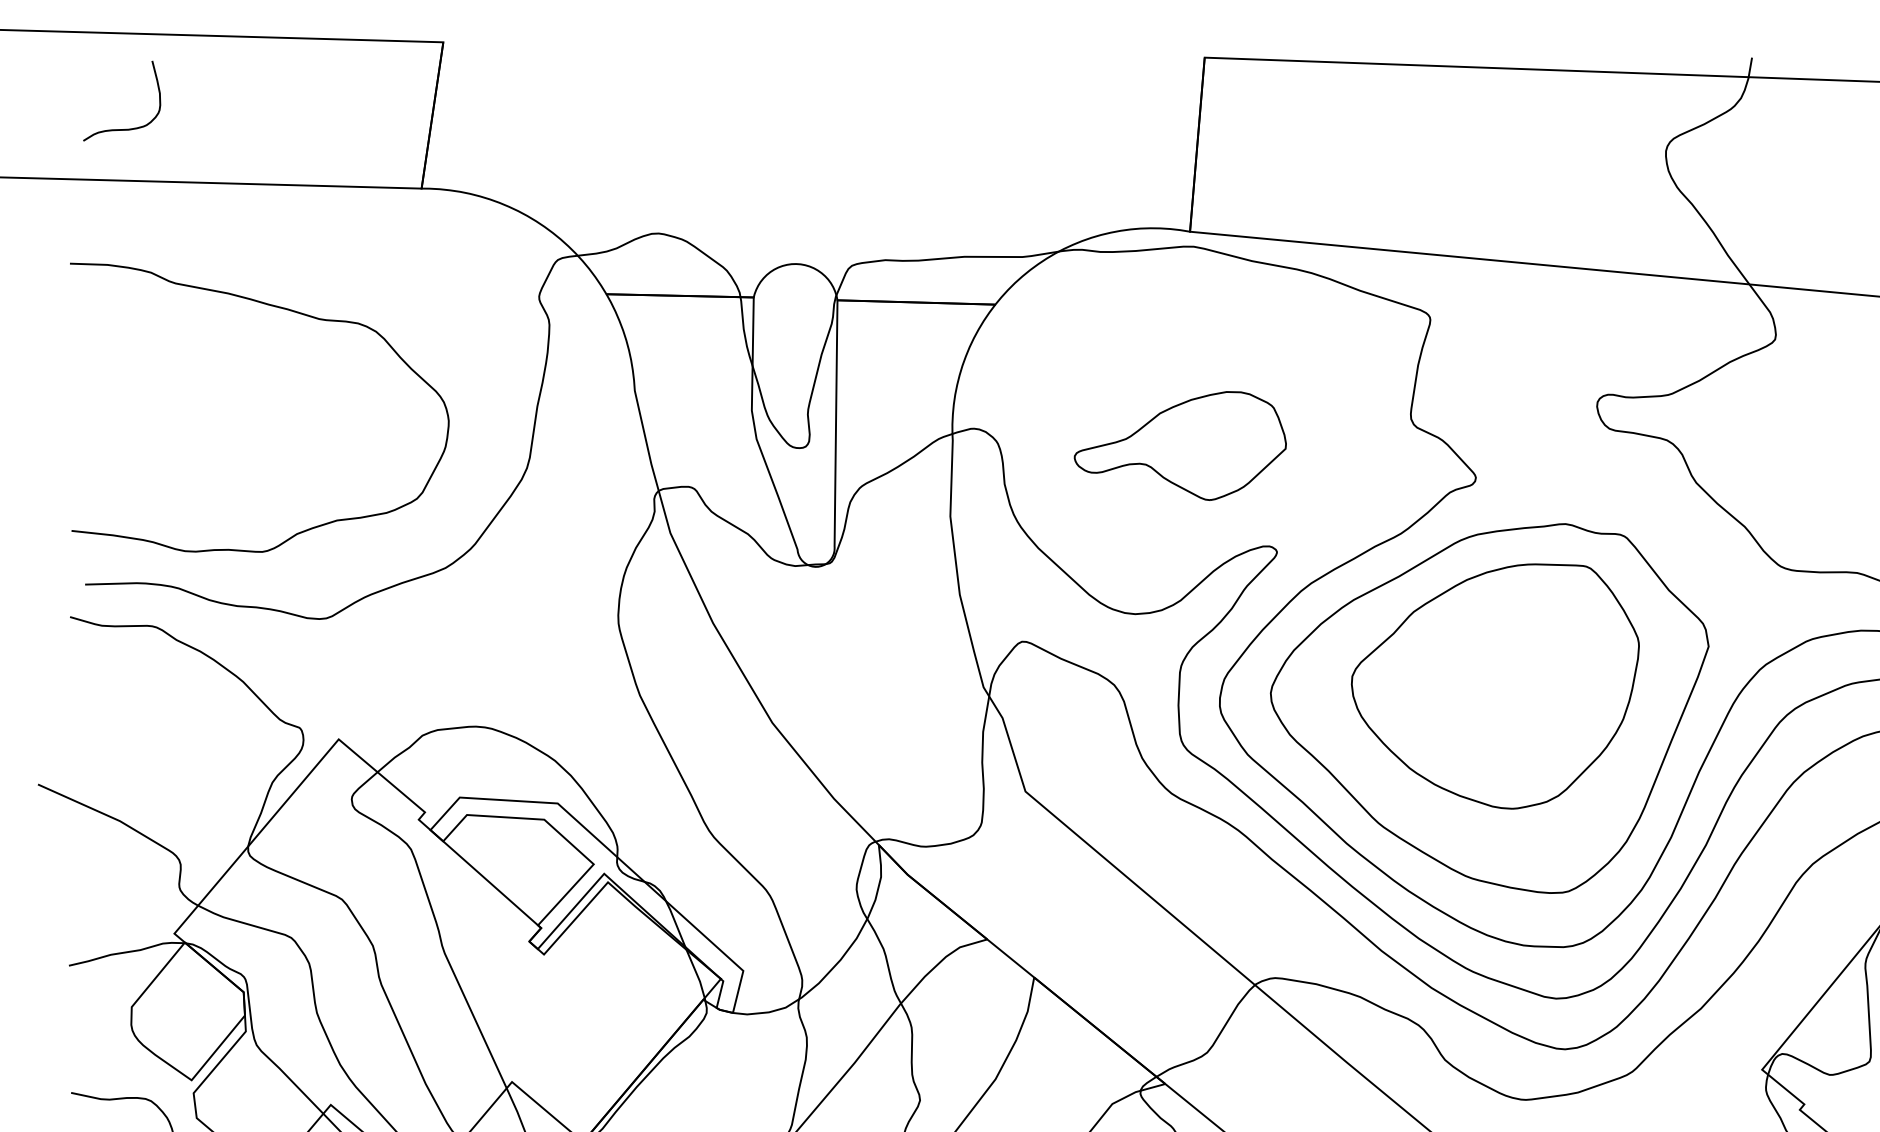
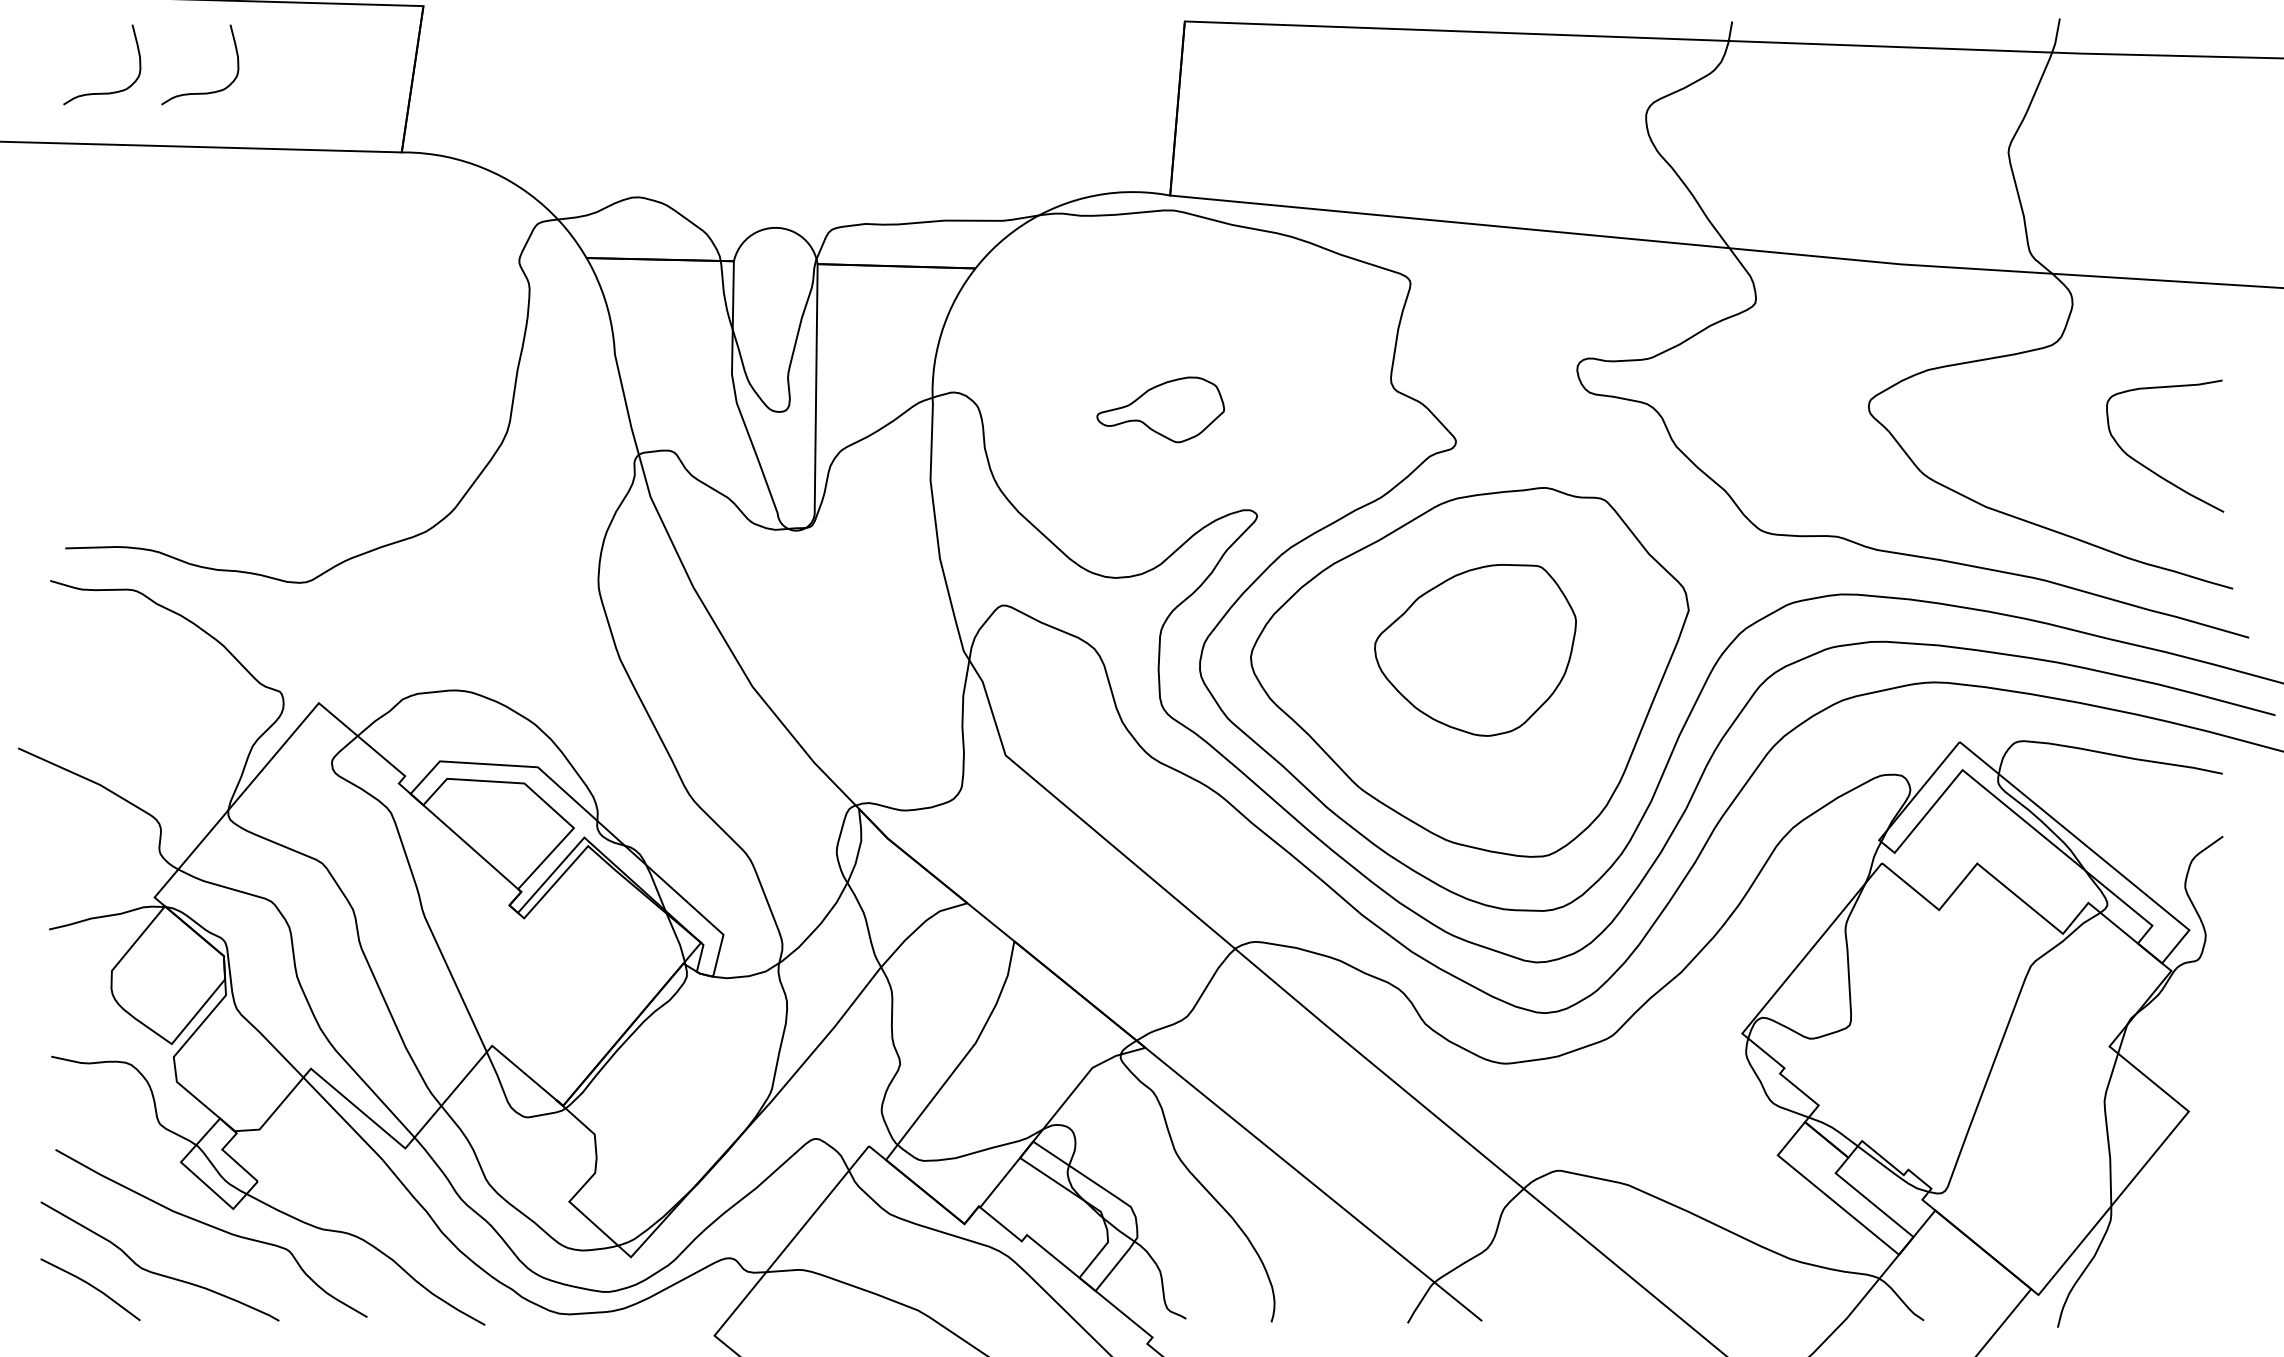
curve: (220, 128) -> (200, 92), added
curve: (284, 309) -> (264, 273), removed
part: (1180, 445) -> (1160, 409), size x0.6
part: (1495, 686) -> (1475, 650), size x0.7

